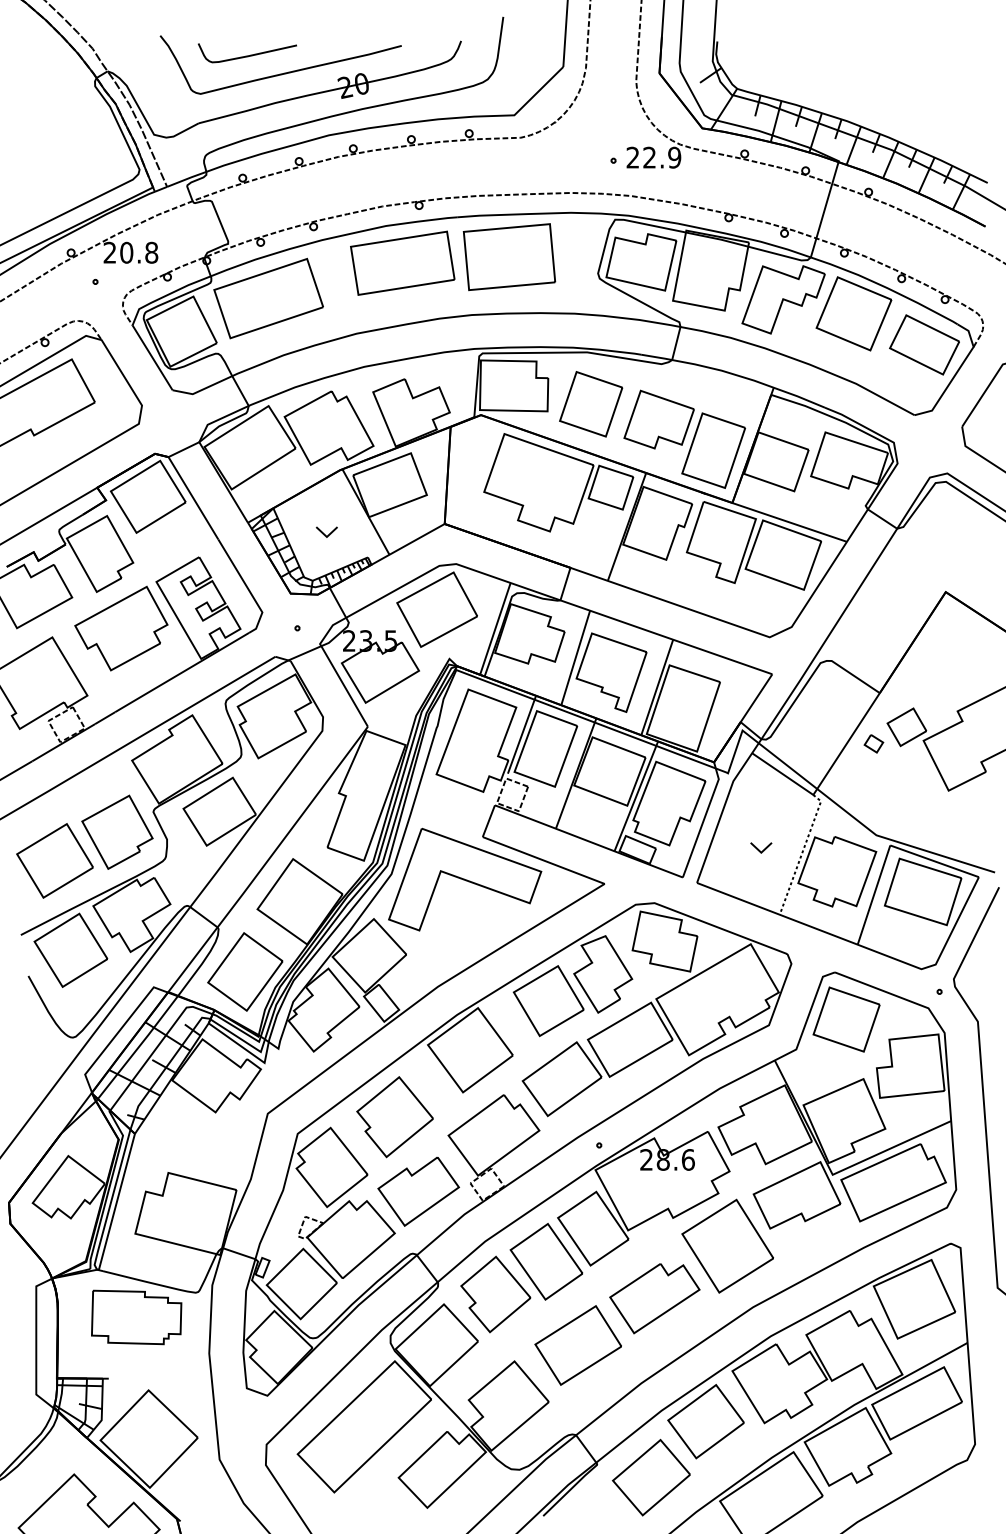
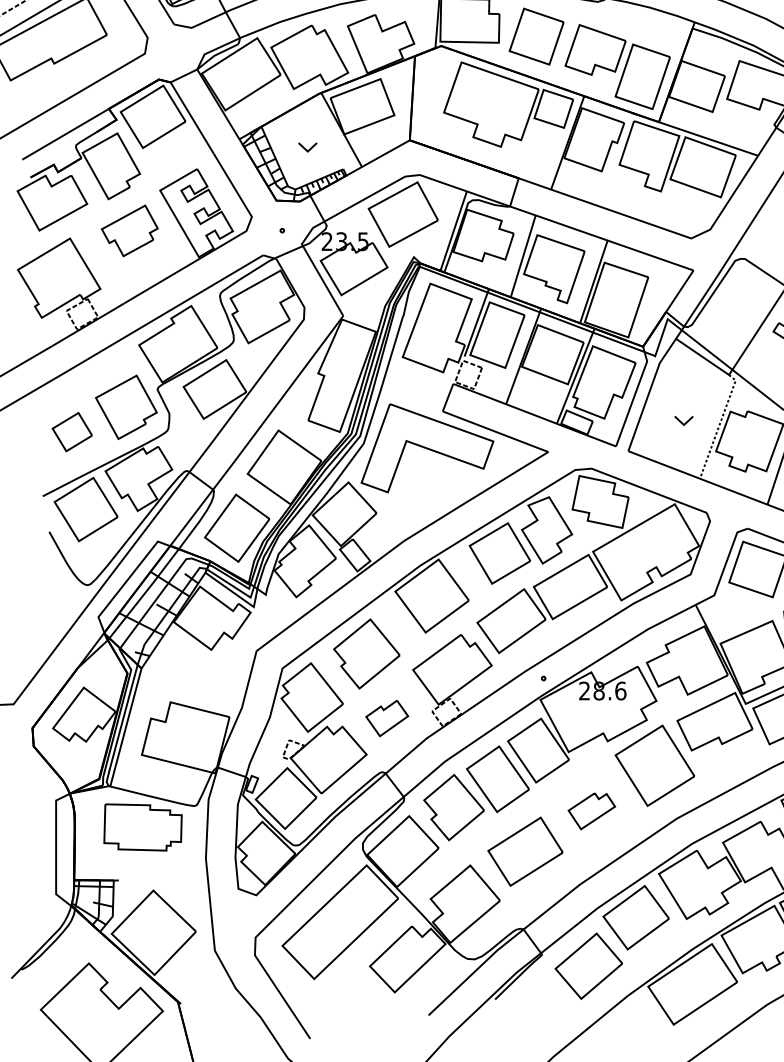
part: (121, 628) -> (129, 230), size x0.7
part: (54, 860) -> (71, 431), size x0.6
part: (418, 1191) -> (387, 718), size x0.6
part: (654, 1298) -> (591, 811), size x0.6

